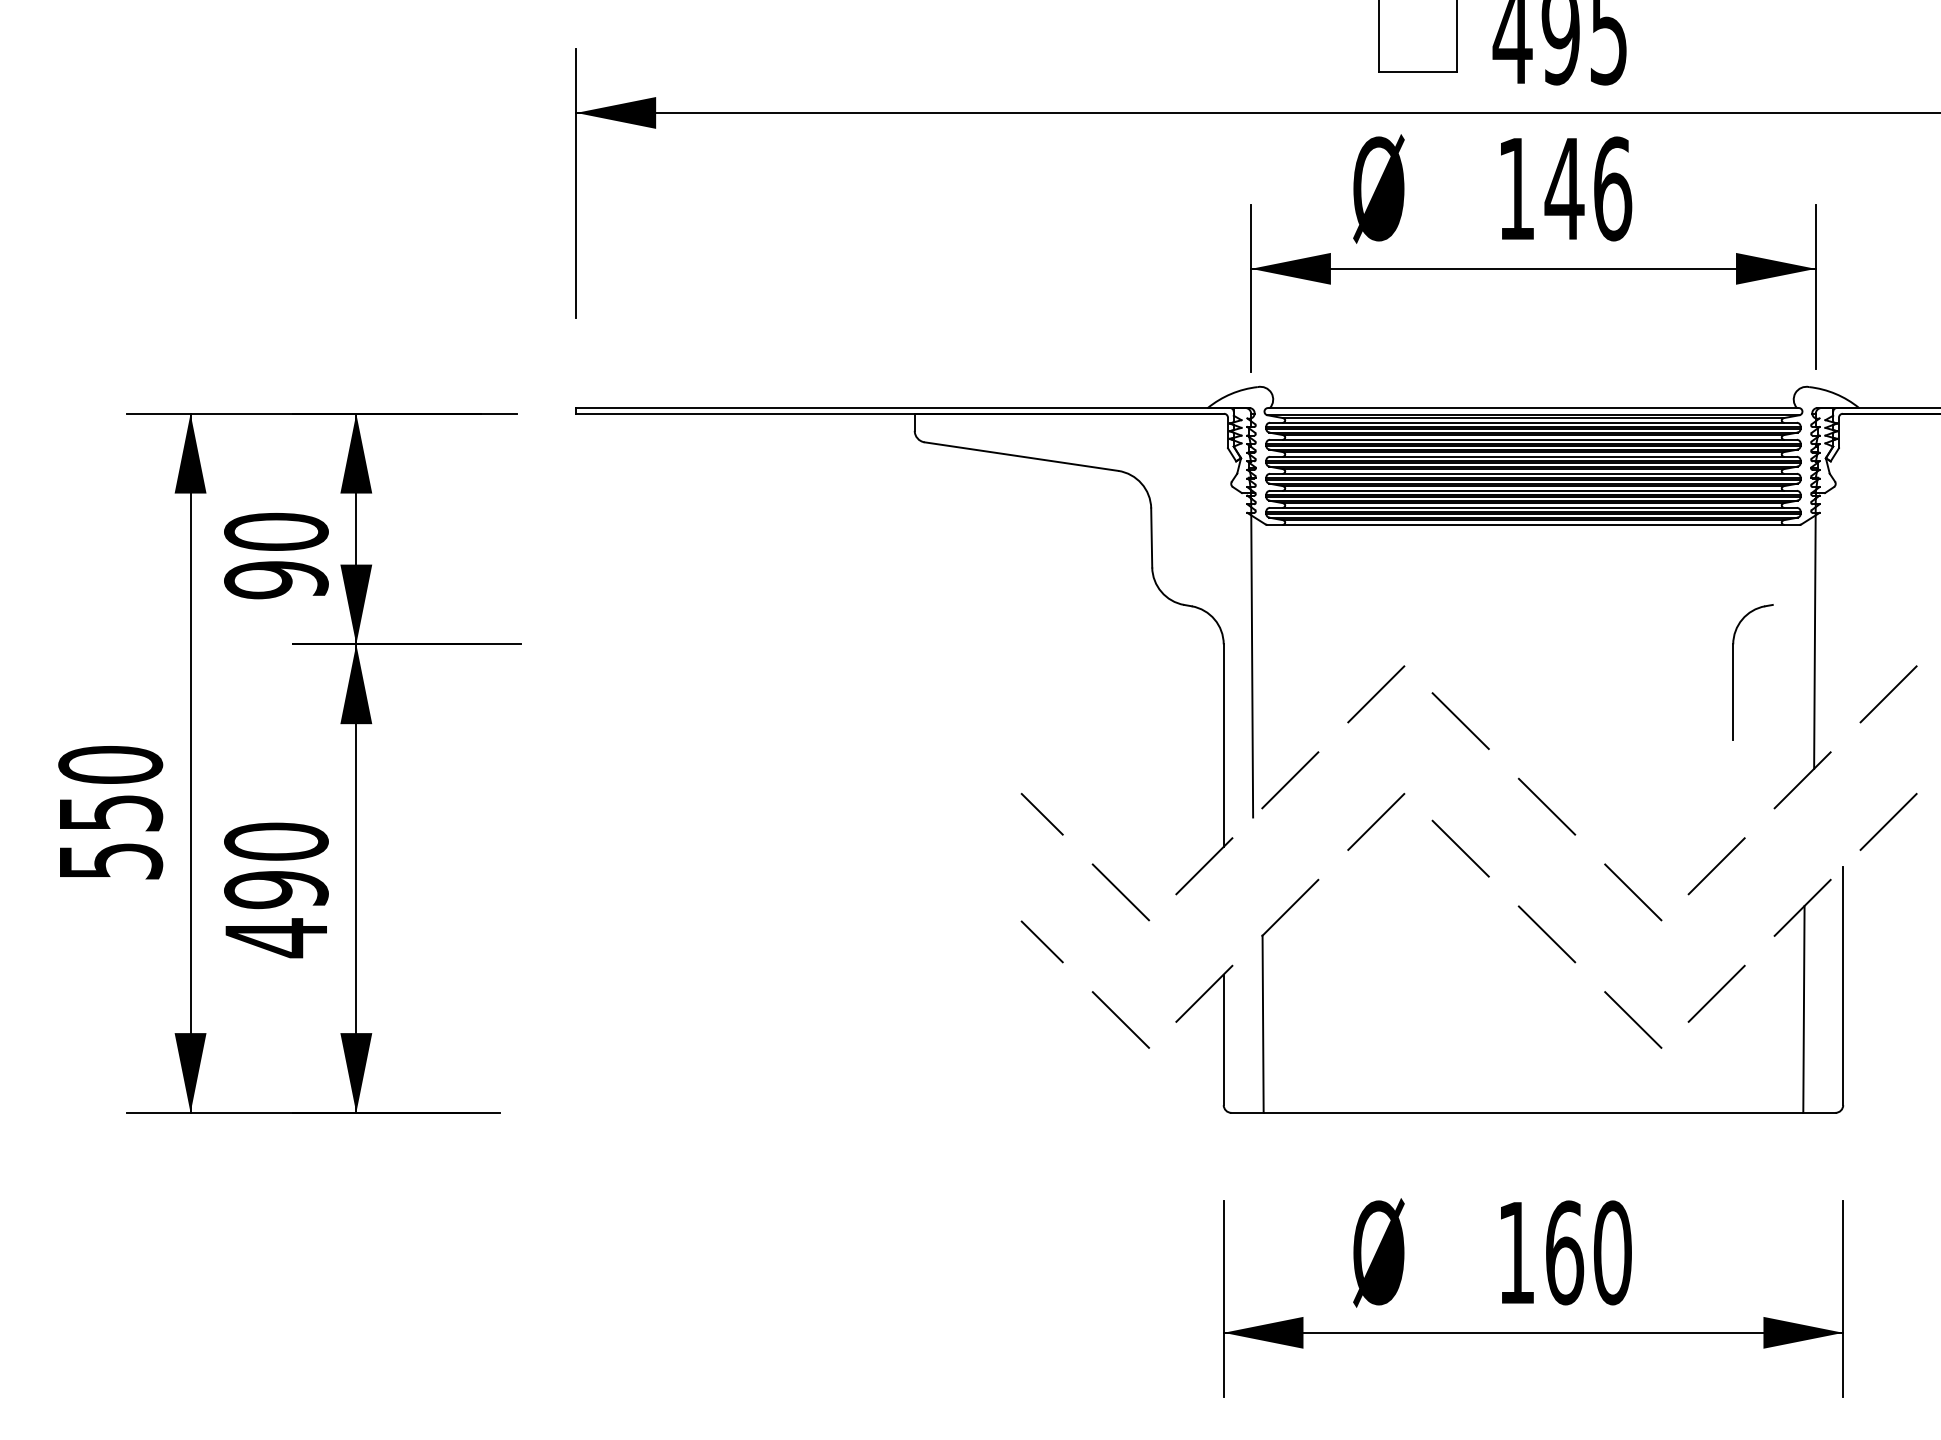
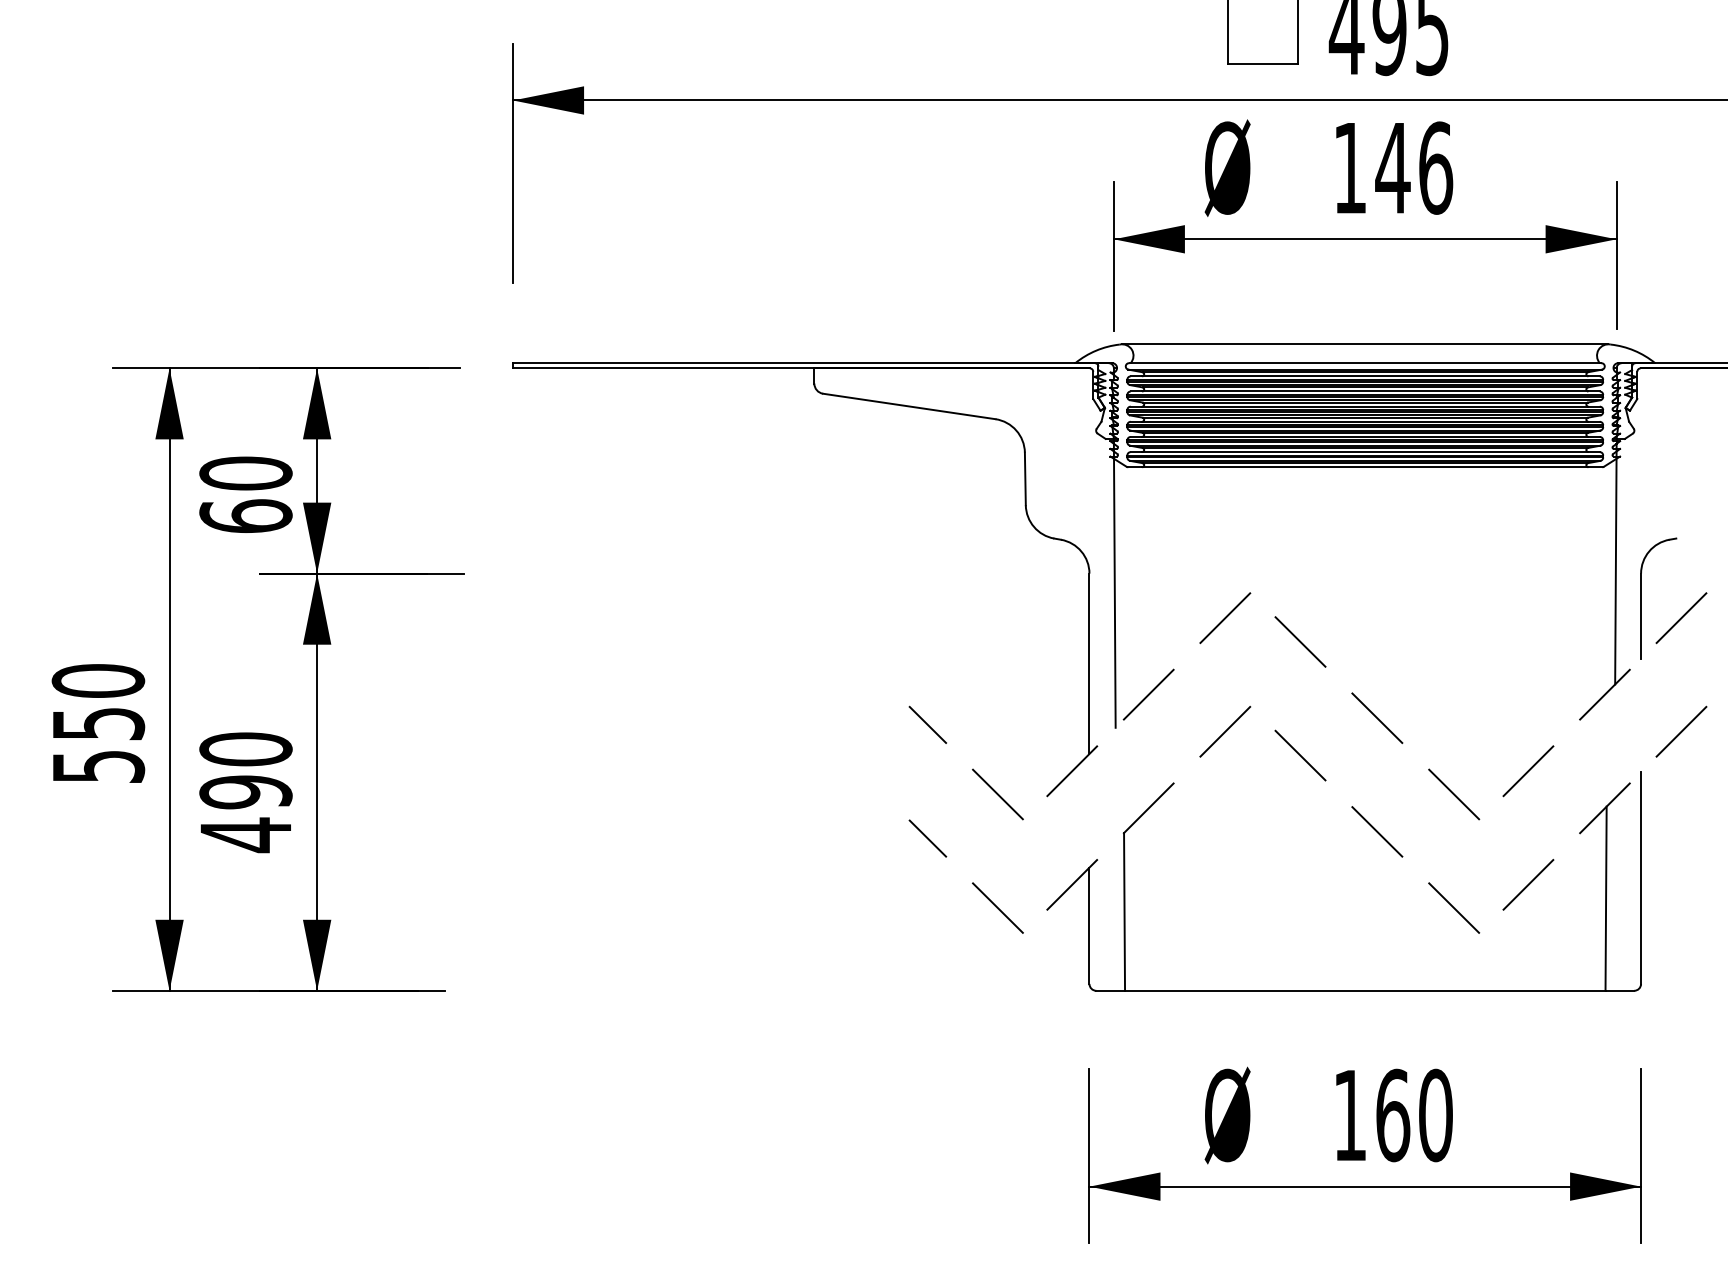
line: (1533, 386) -> (1365, 344), added
text: (276, 579) -> (246, 515), 90 -> 60
part: (1733, 672) -> (1641, 598), moved

